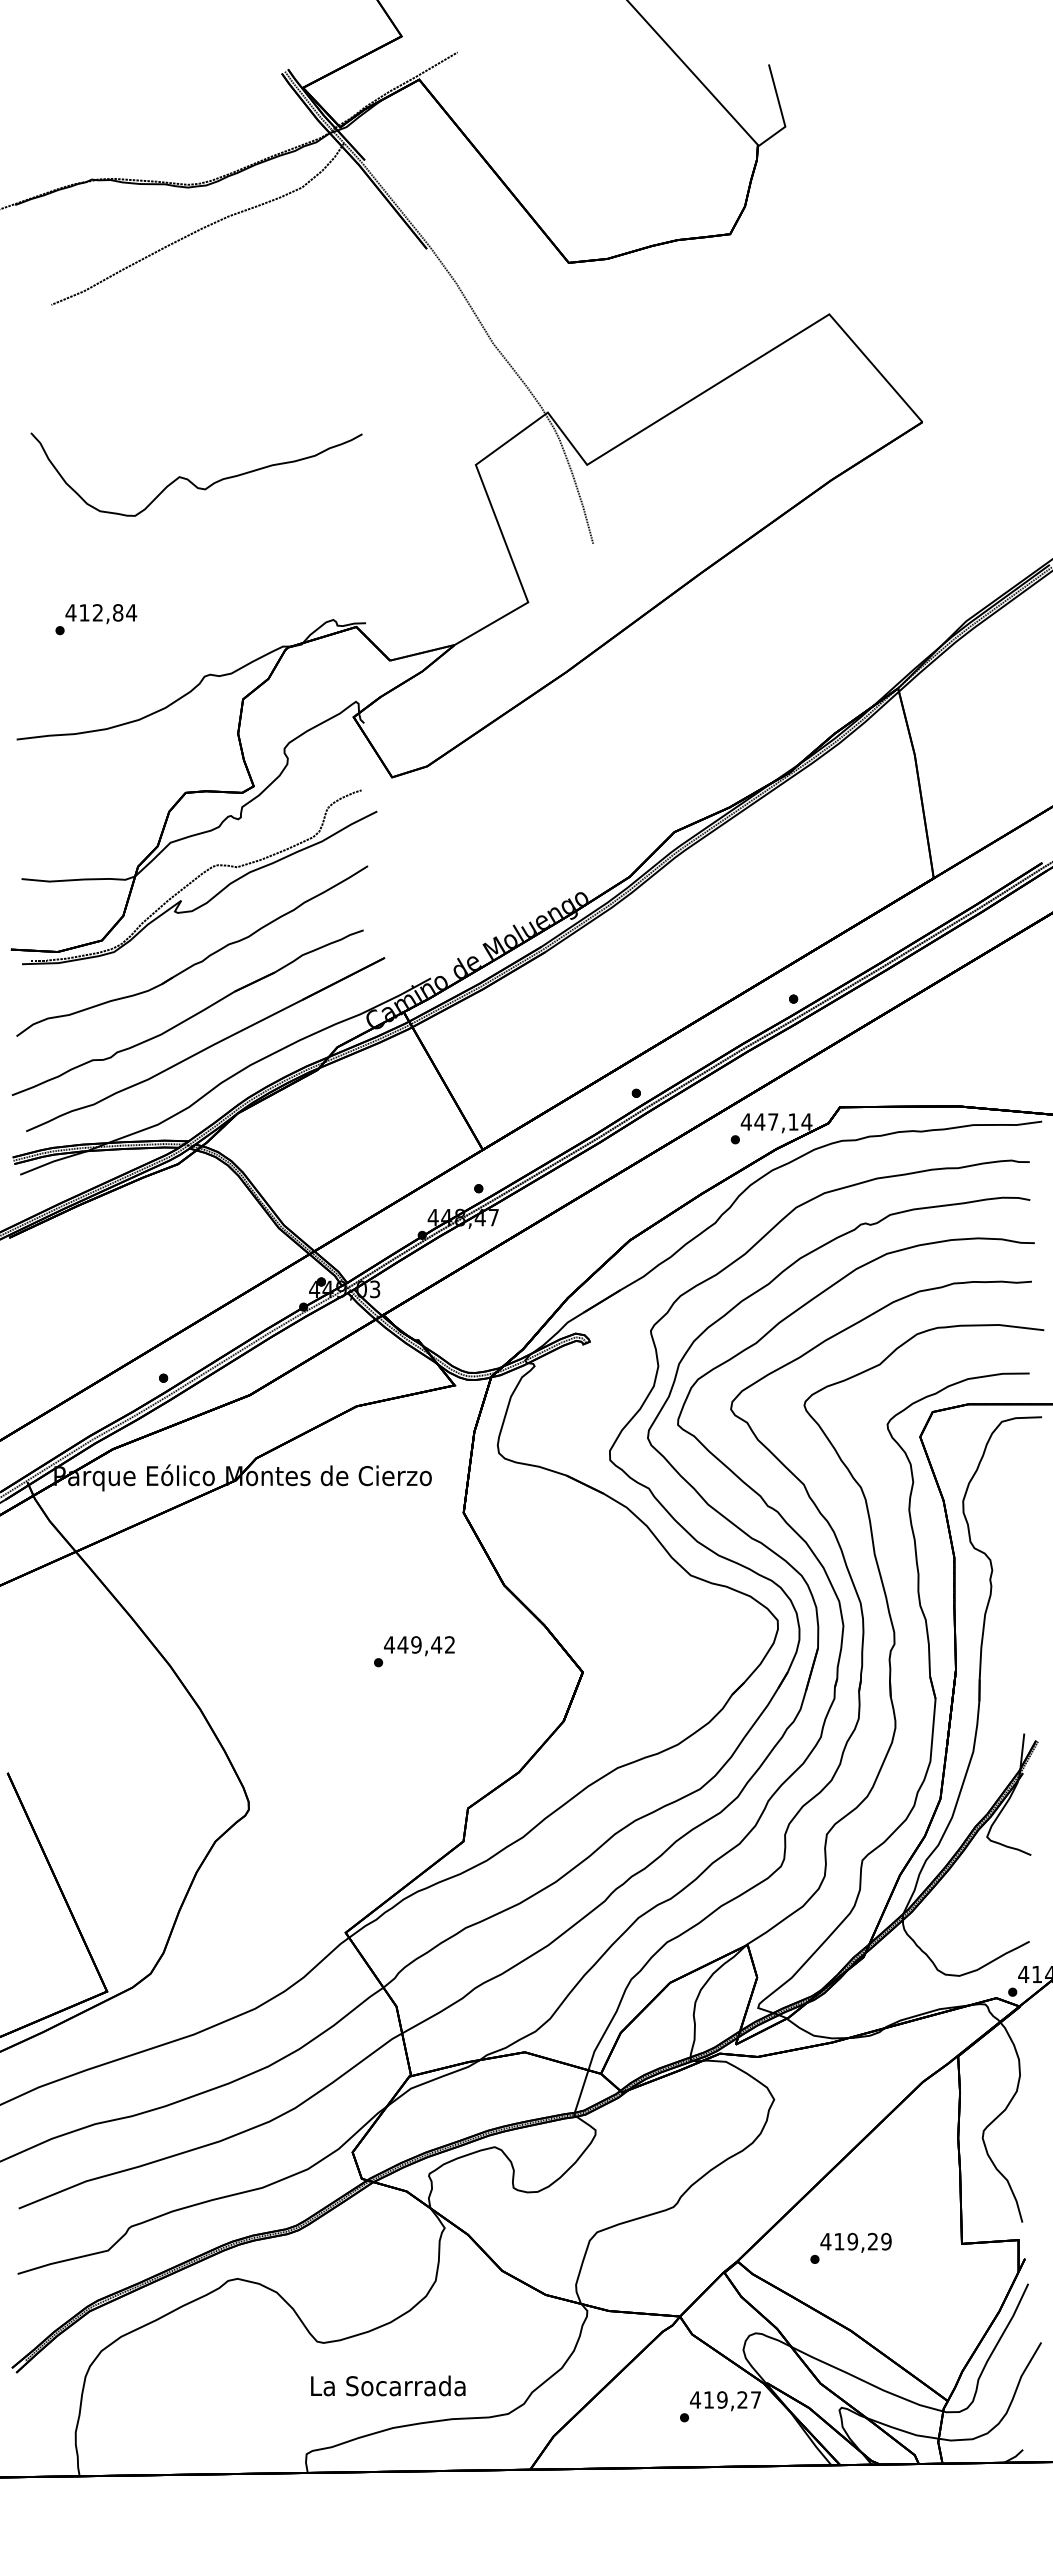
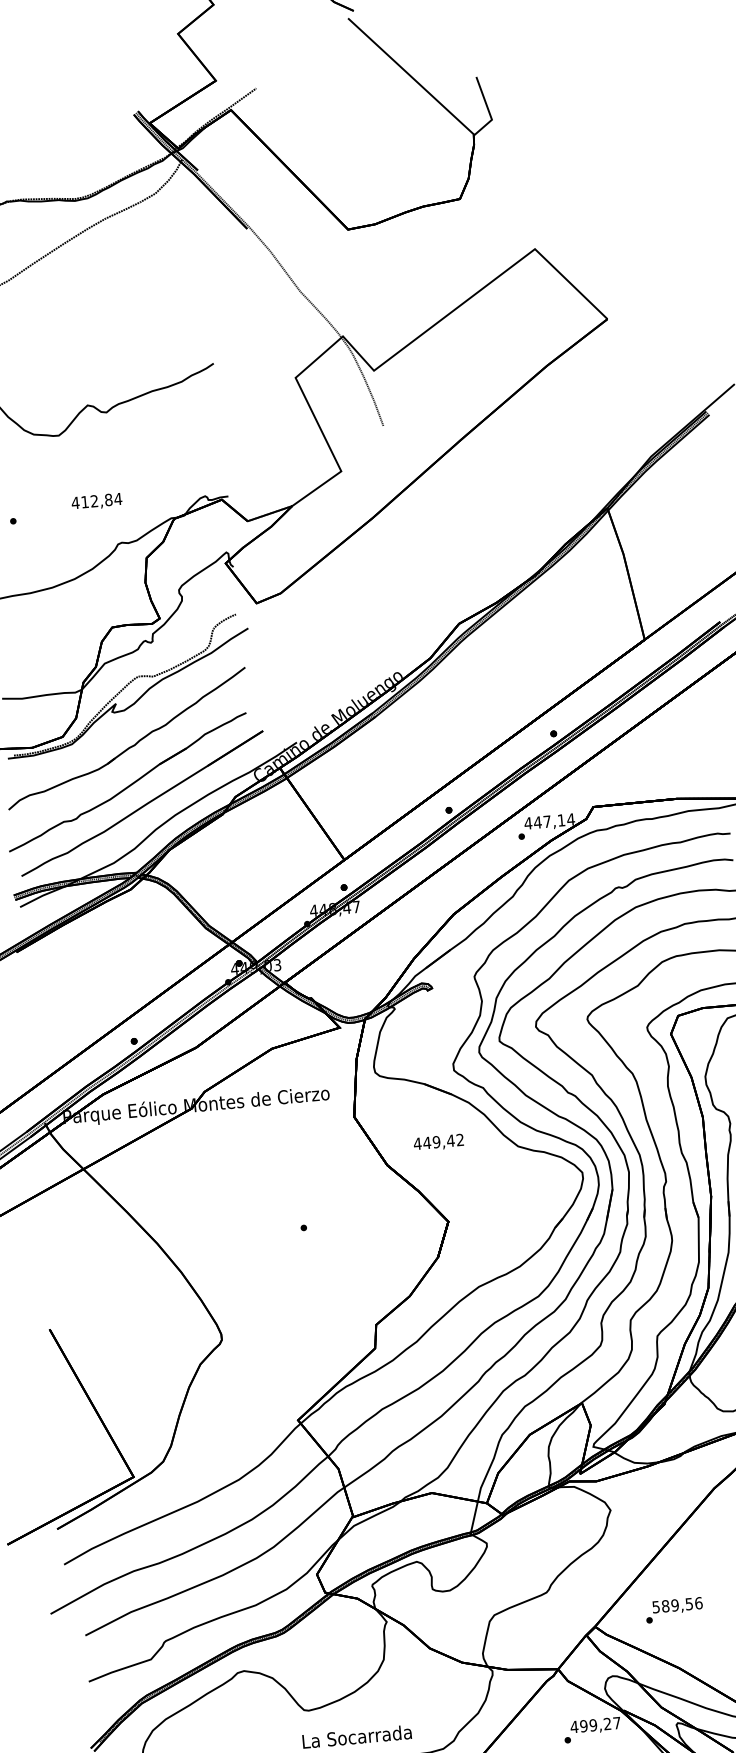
text: (101, 614) -> (97, 502), moved
text: (419, 1646) -> (438, 1143), moved
text: (855, 2241) -> (676, 1605), 419,29 -> 589,56
text: (708, 2399) -> (583, 1725), 419,27 -> 499,27

